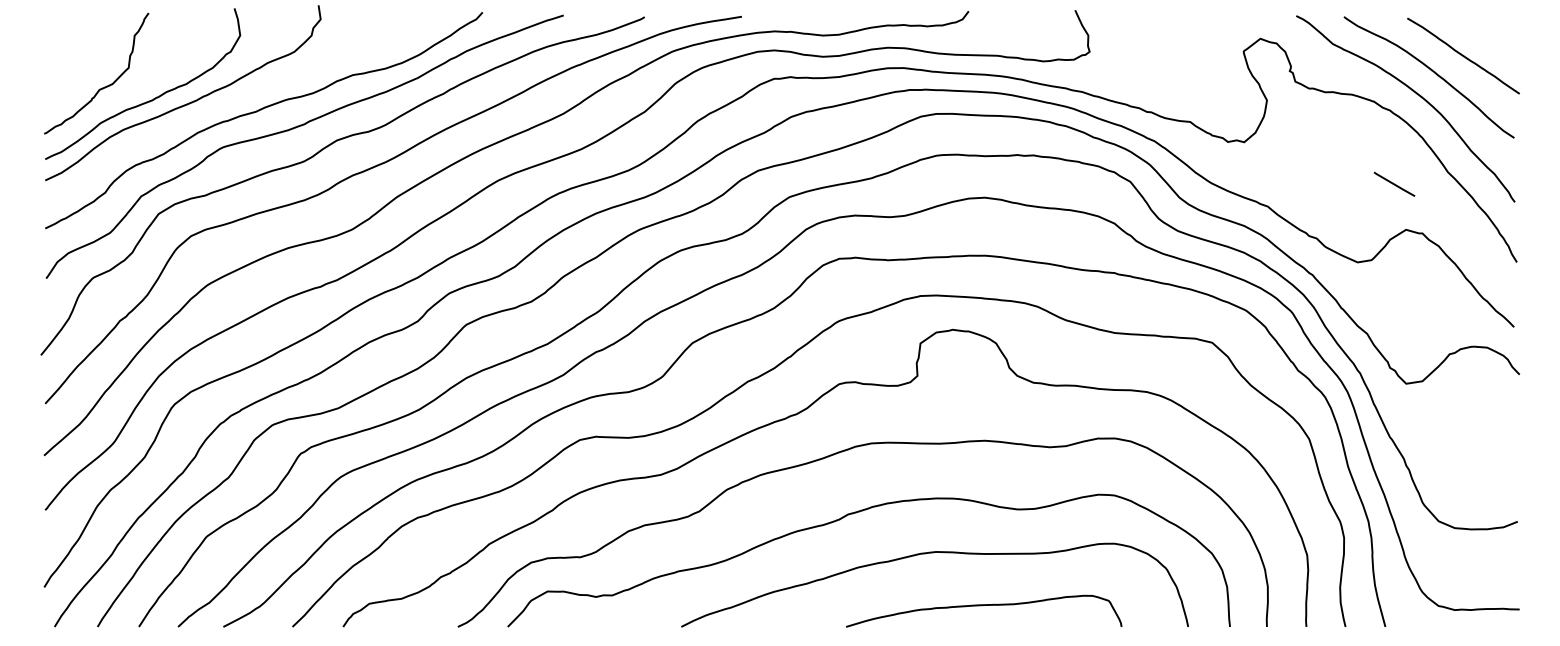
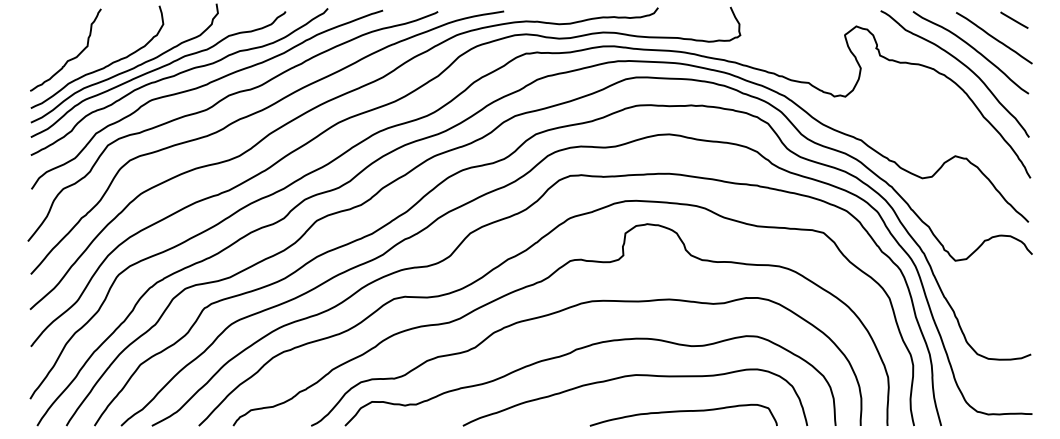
curve: (230, 103) -> (156, 70), added
line: (1394, 183) -> (1014, 19), moved
curve: (982, 607) -> (682, 412), moved

